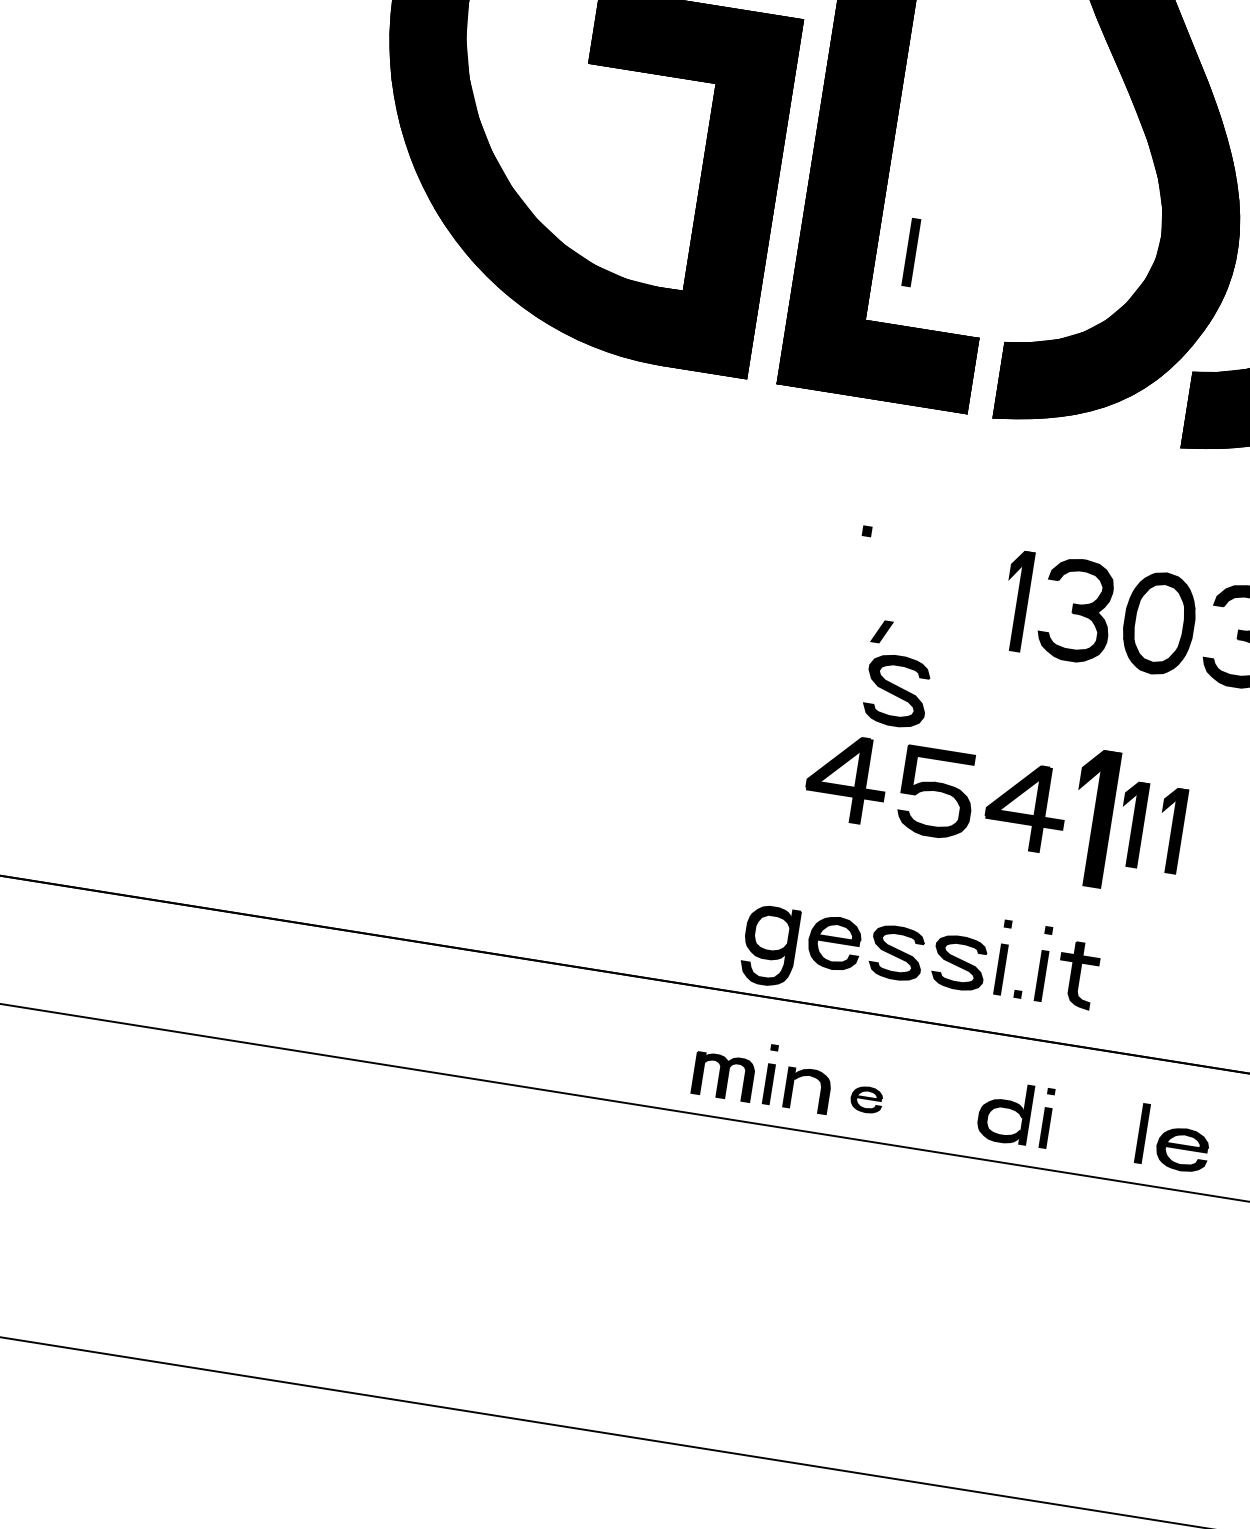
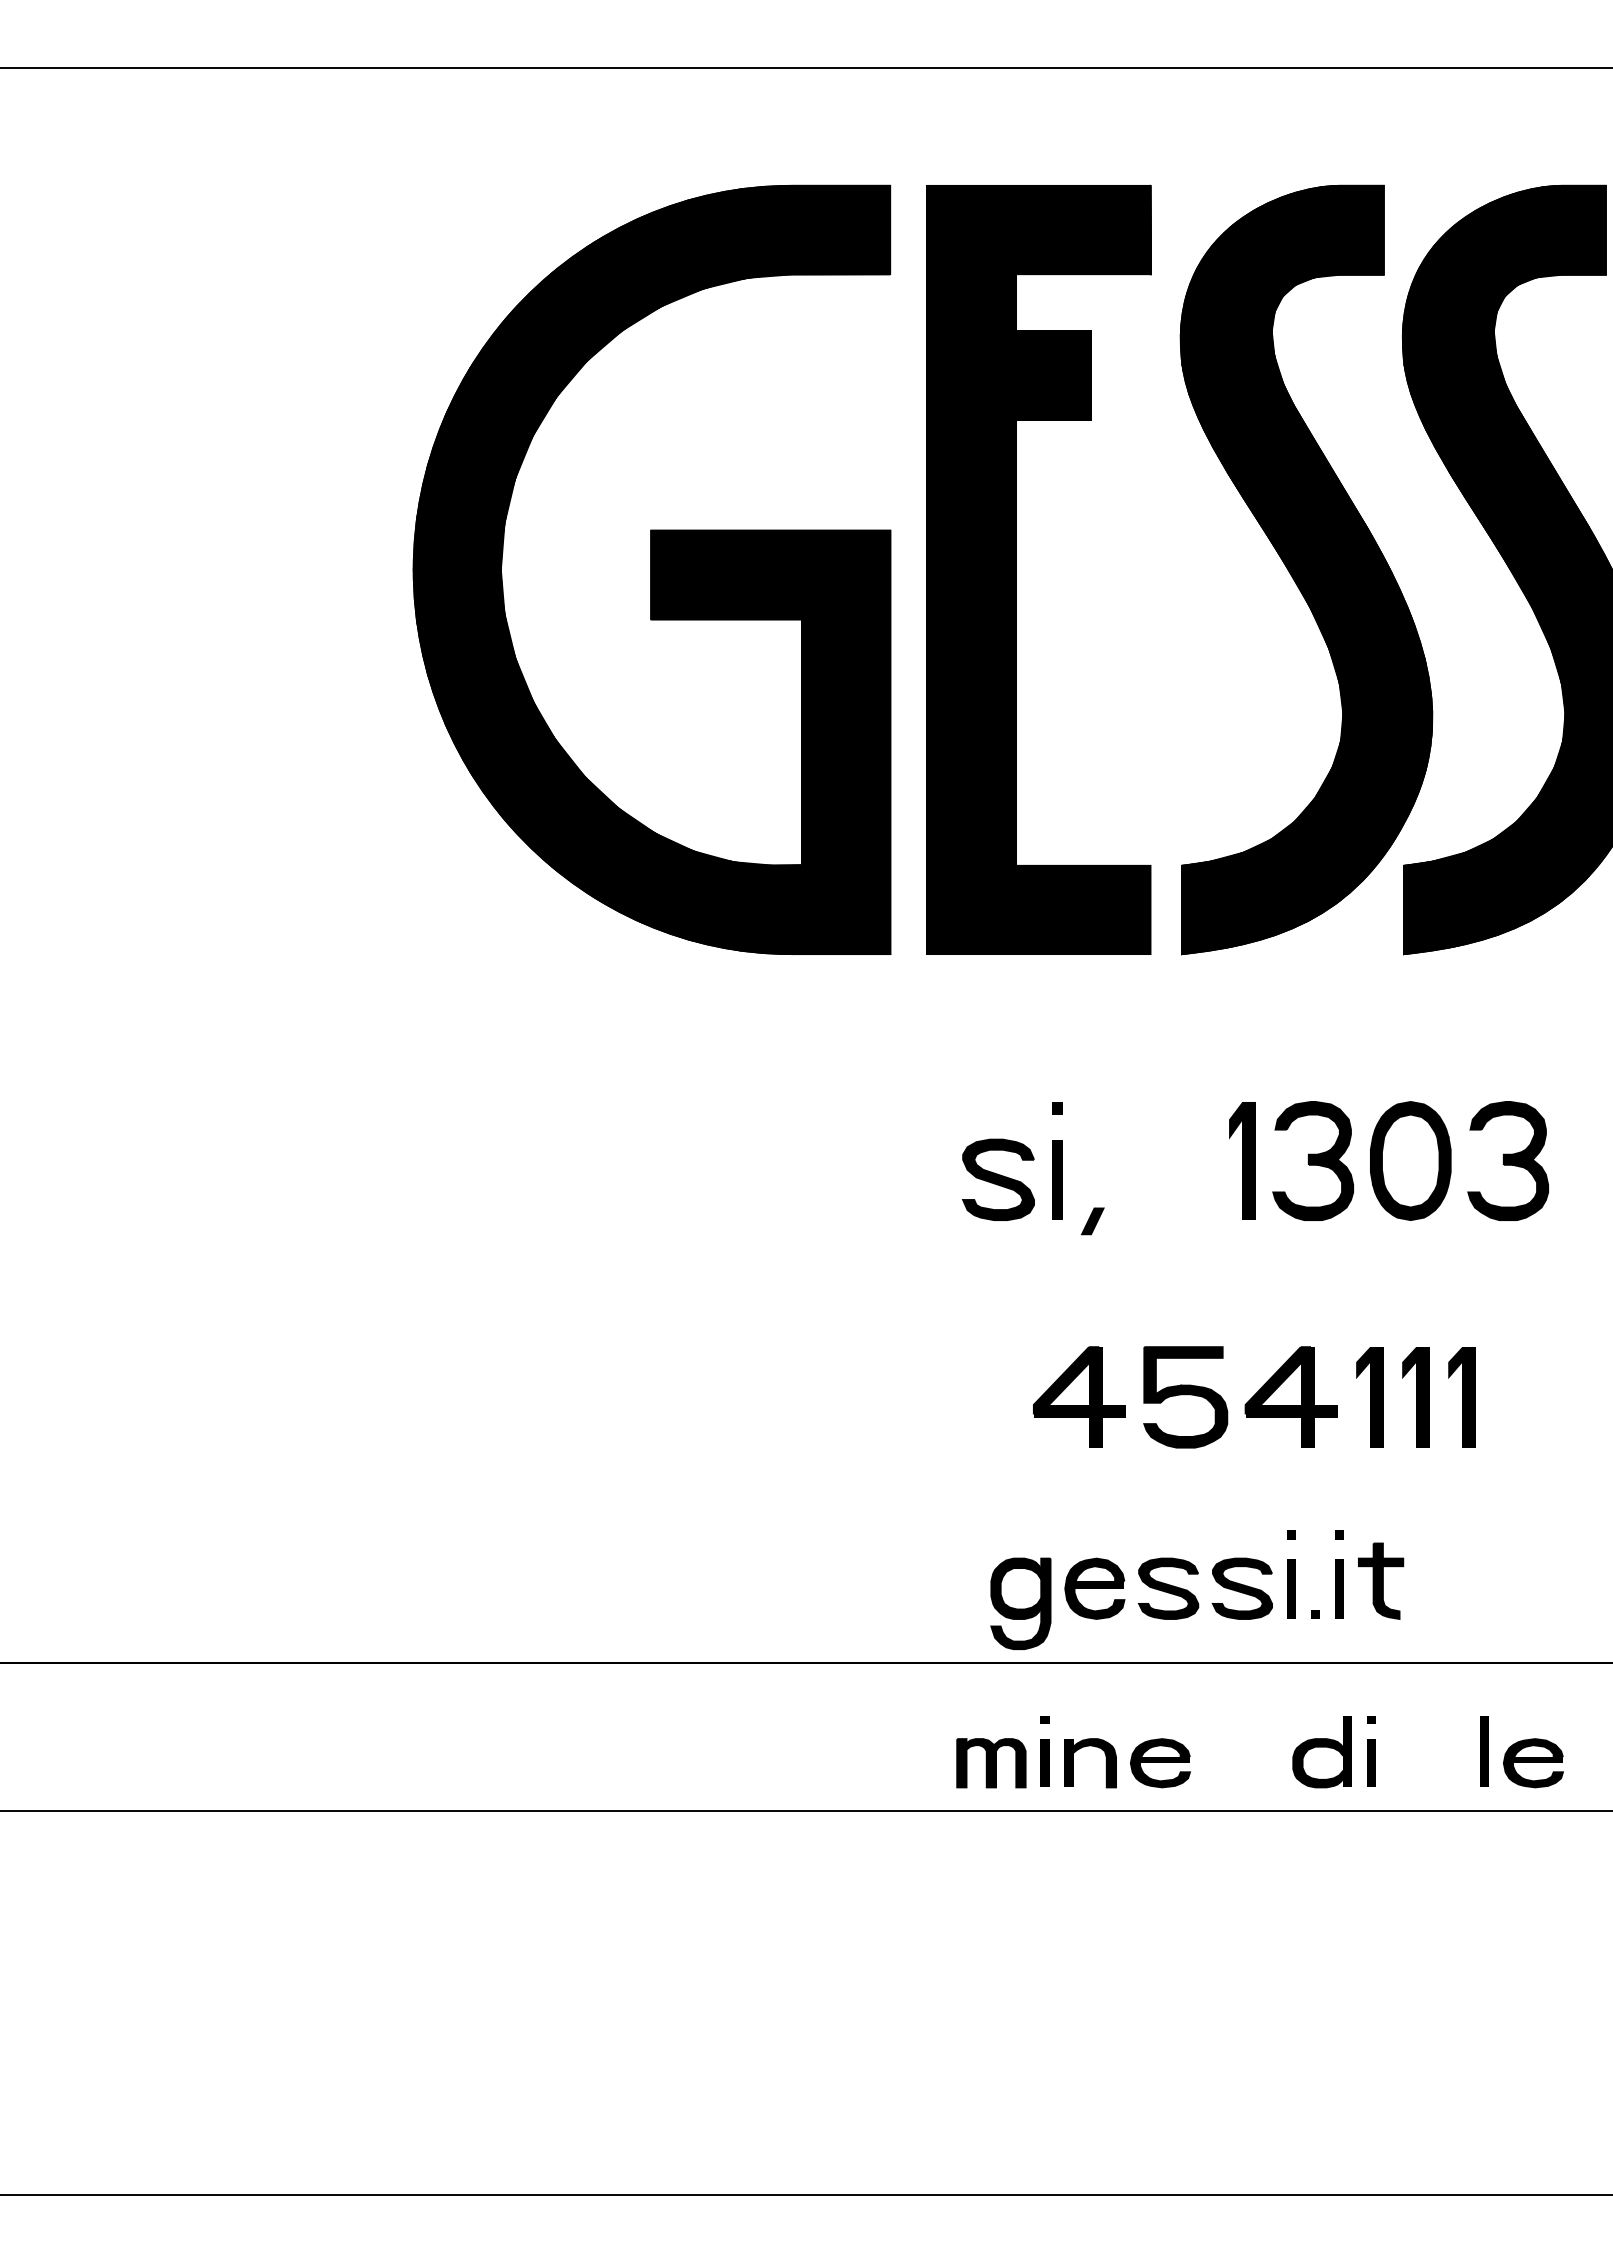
part: (911, 252) -> (1057, 1179), moved
part: (896, 690) -> (998, 1179), moved
part: (1092, 818) -> (1369, 1397), size x0.62
part: (866, 1099) -> (1160, 1763), size x1.67

